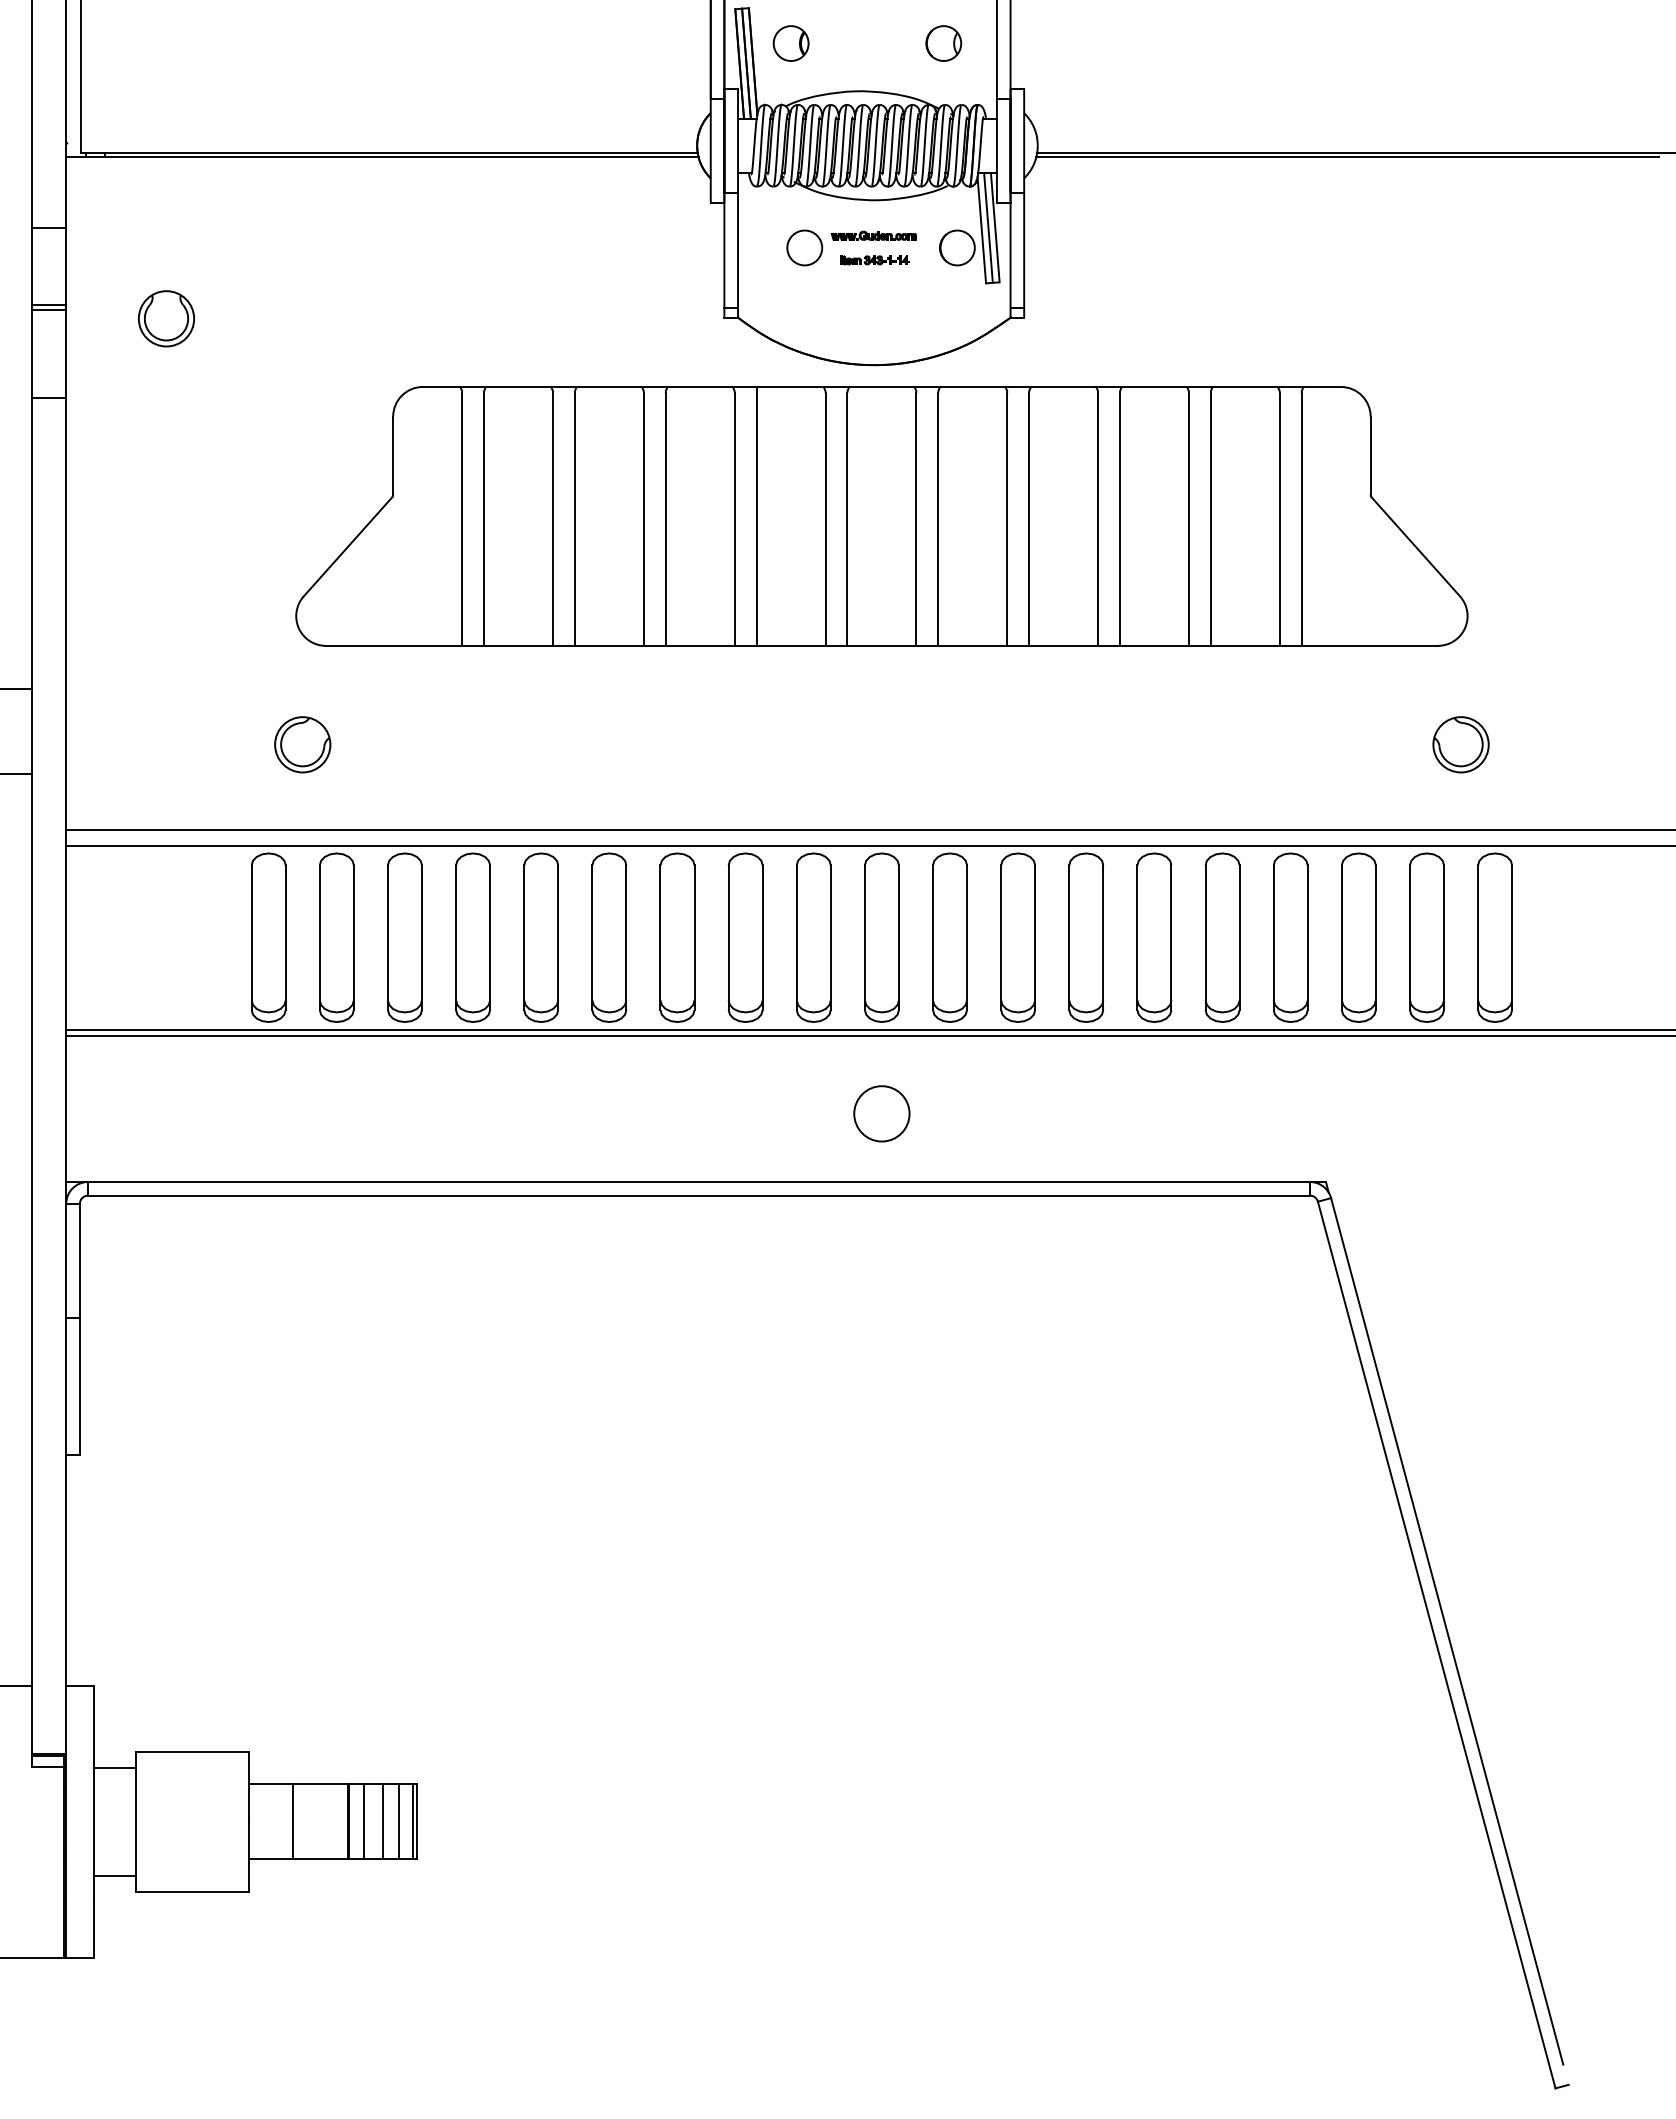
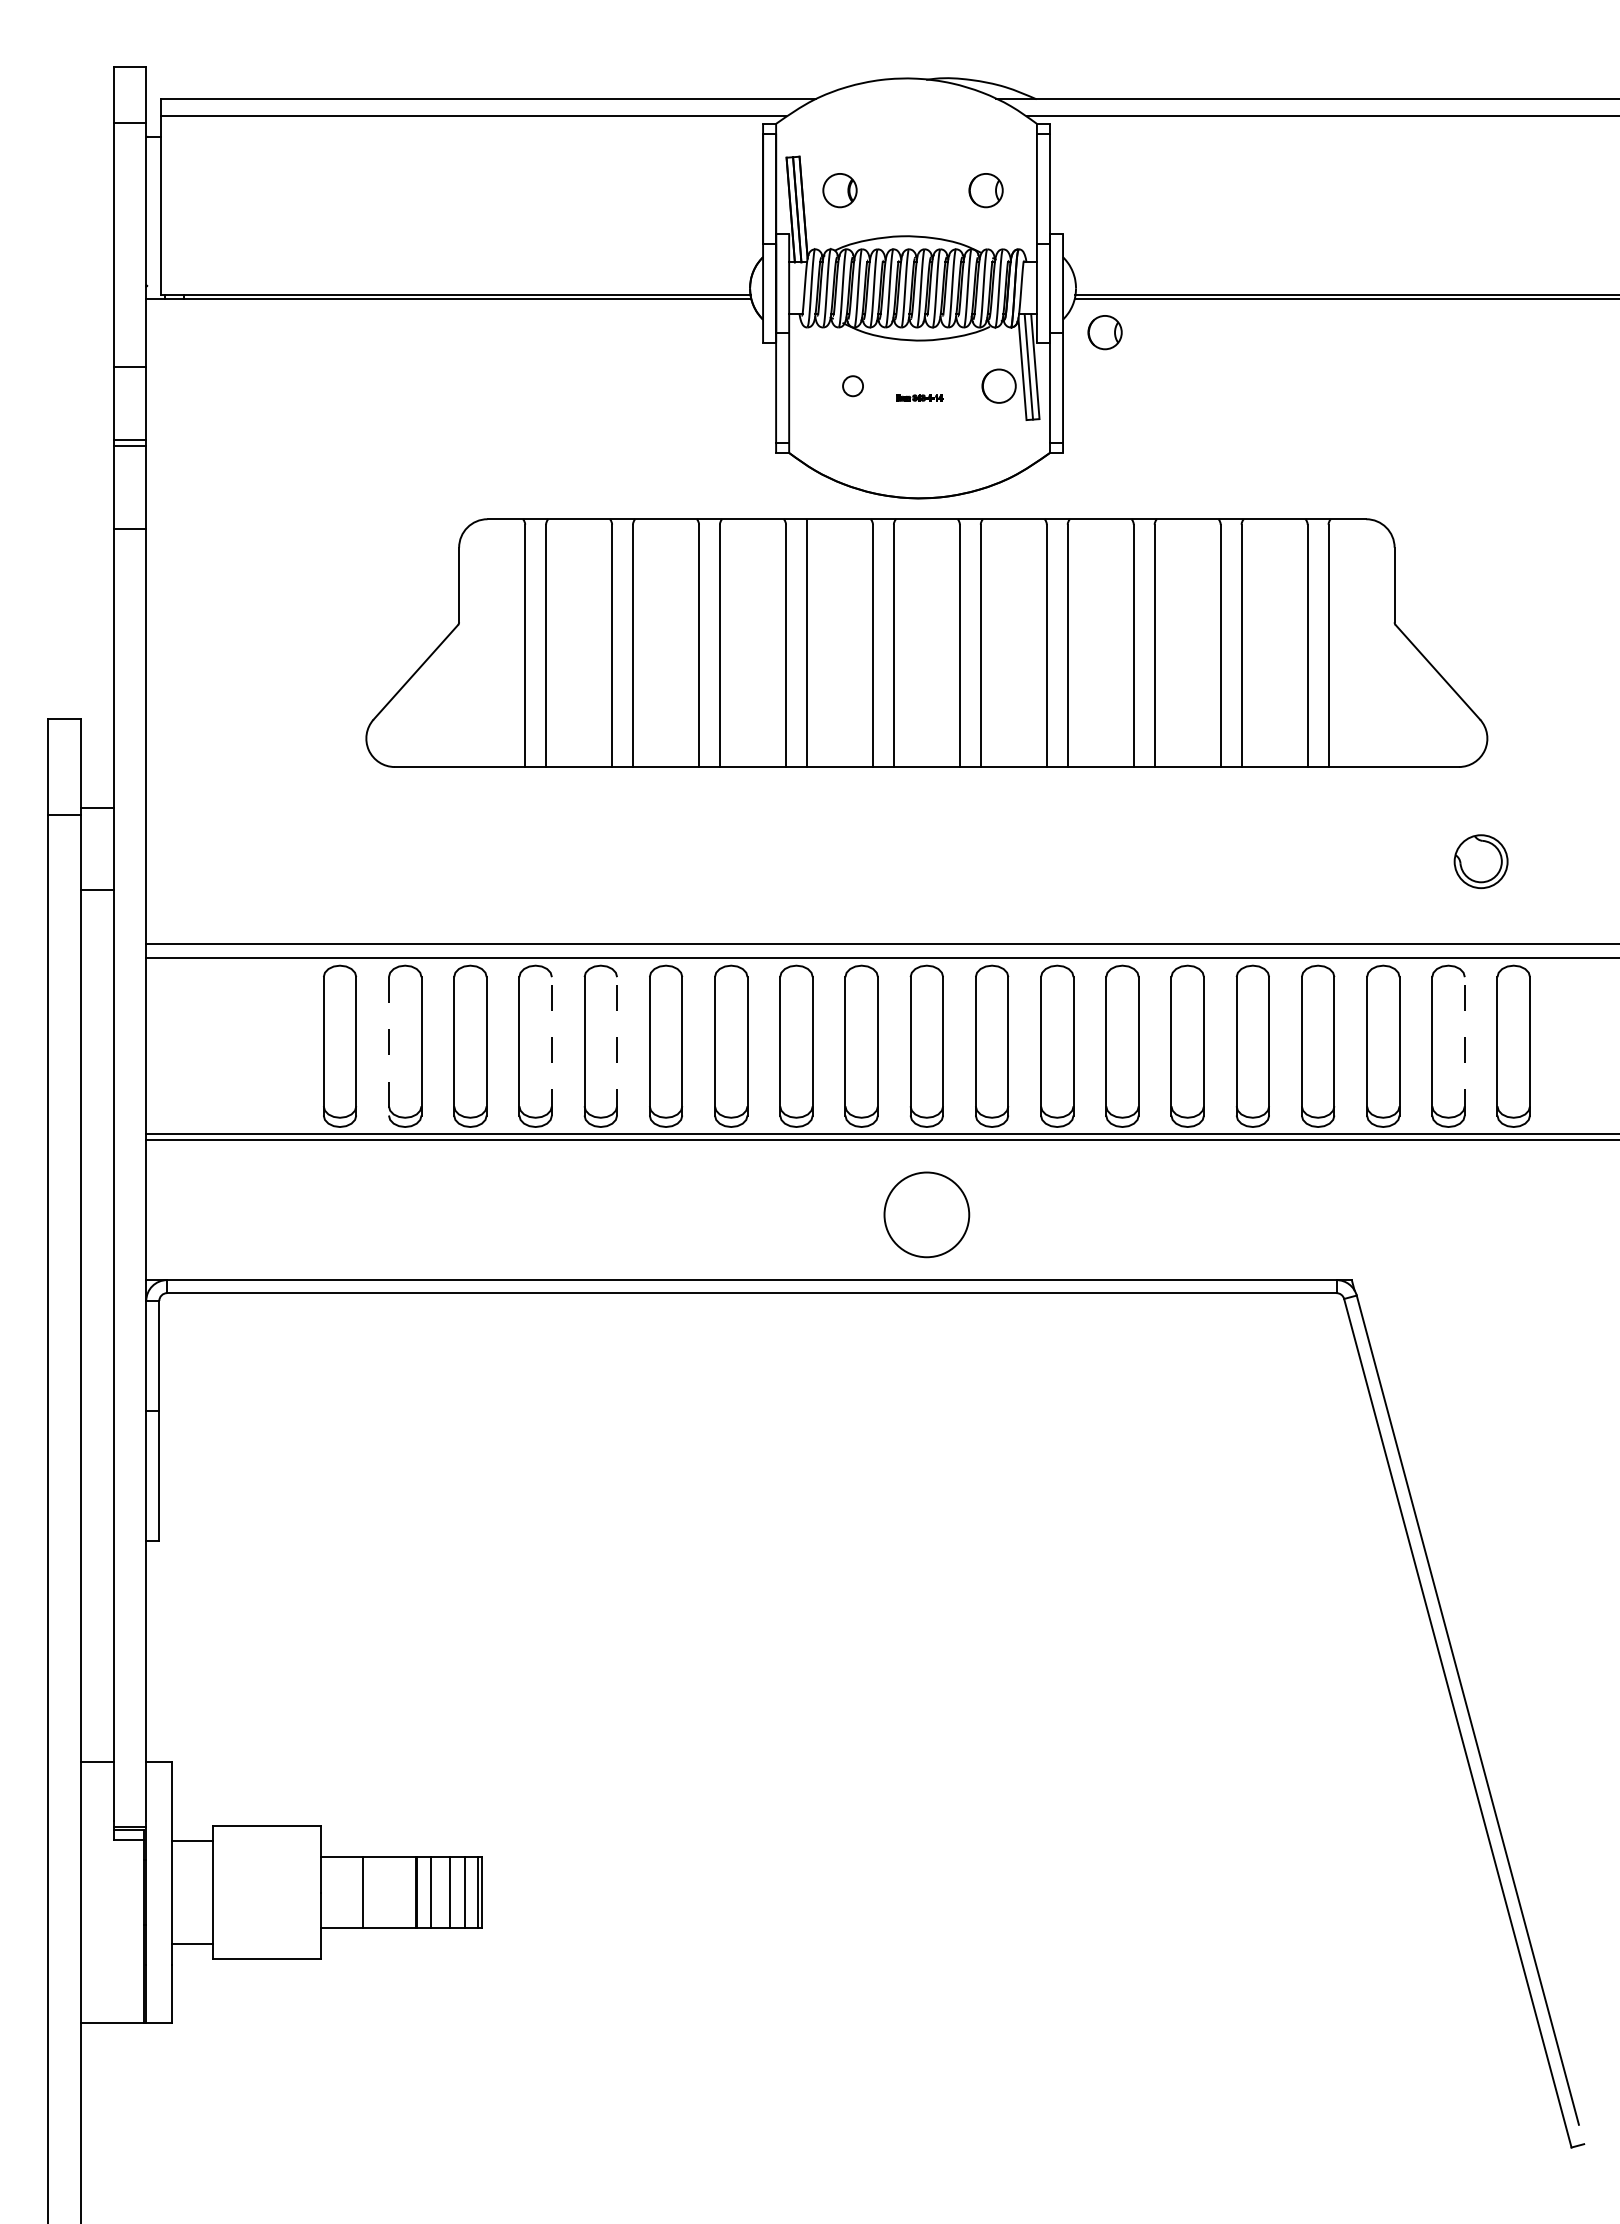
part: (1067, 191) -> (1104, 332), added
part: (873, 235) -> (918, 374), removed
circle: (804, 247) -> (852, 385), size x0.6
part: (874, 259) -> (919, 397), size x0.7
part: (165, 318) -> (241, 453), removed
part: (302, 744) -> (372, 861), removed
line: (489, 936) -> (551, 1045), solid -> dashed
line: (558, 936) -> (617, 1045), solid -> dashed
line: (1443, 936) -> (1464, 1045), solid -> dashed
line: (319, 937) -> (388, 1046), solid -> dashed
circle: (881, 1113) -> (926, 1214), size x1.6

